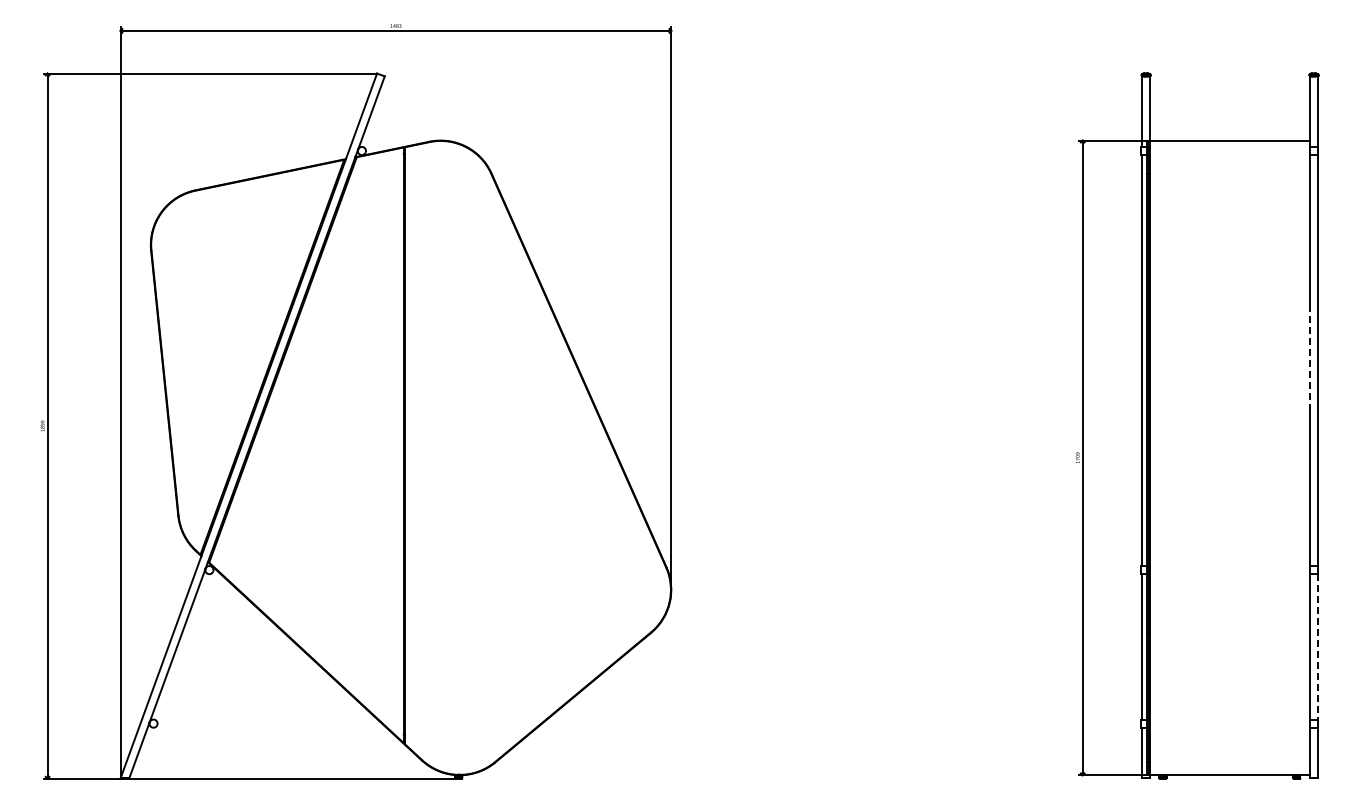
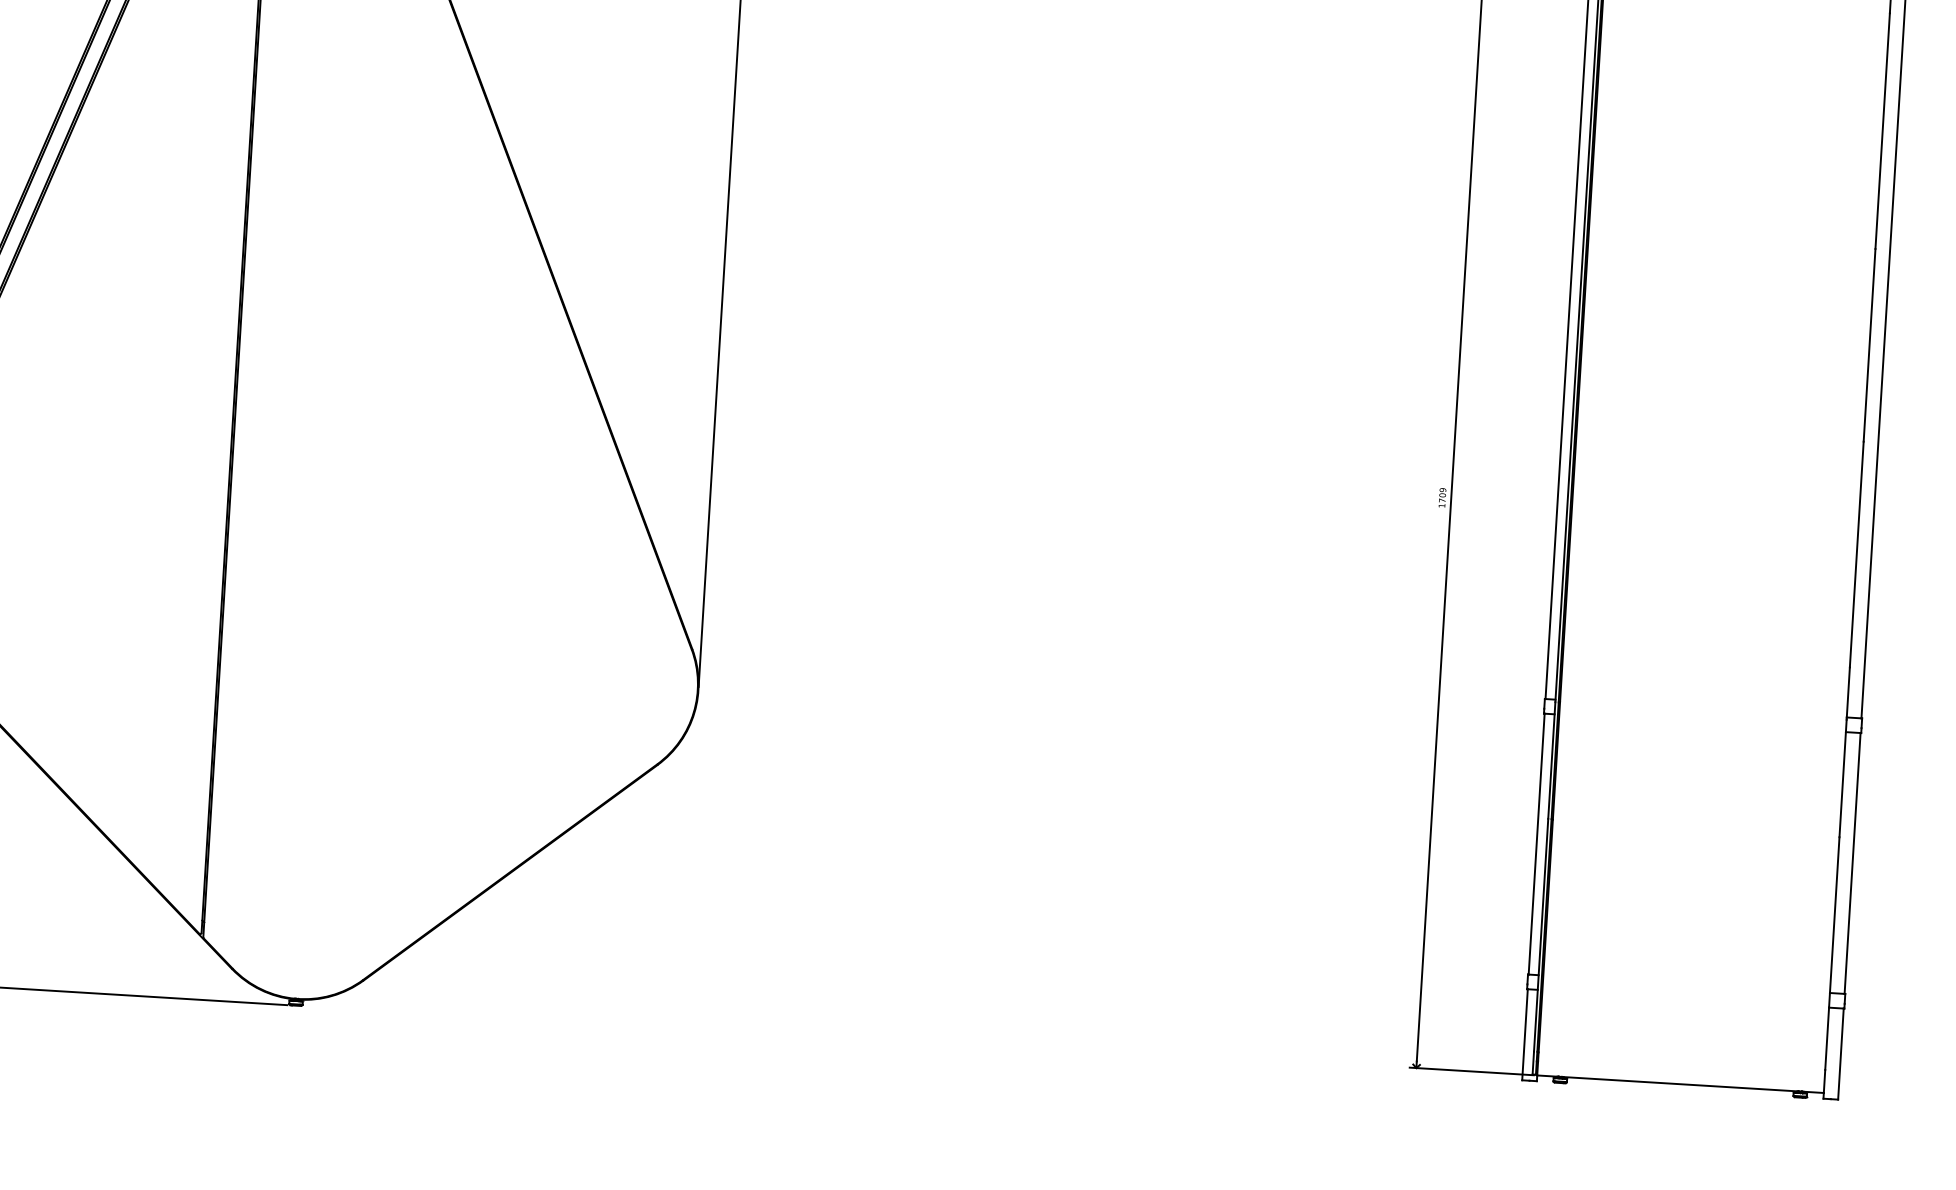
line: (1309, 358) -> (1869, 344), dashed -> solid
line: (1317, 646) -> (1851, 862), dashed -> solid

